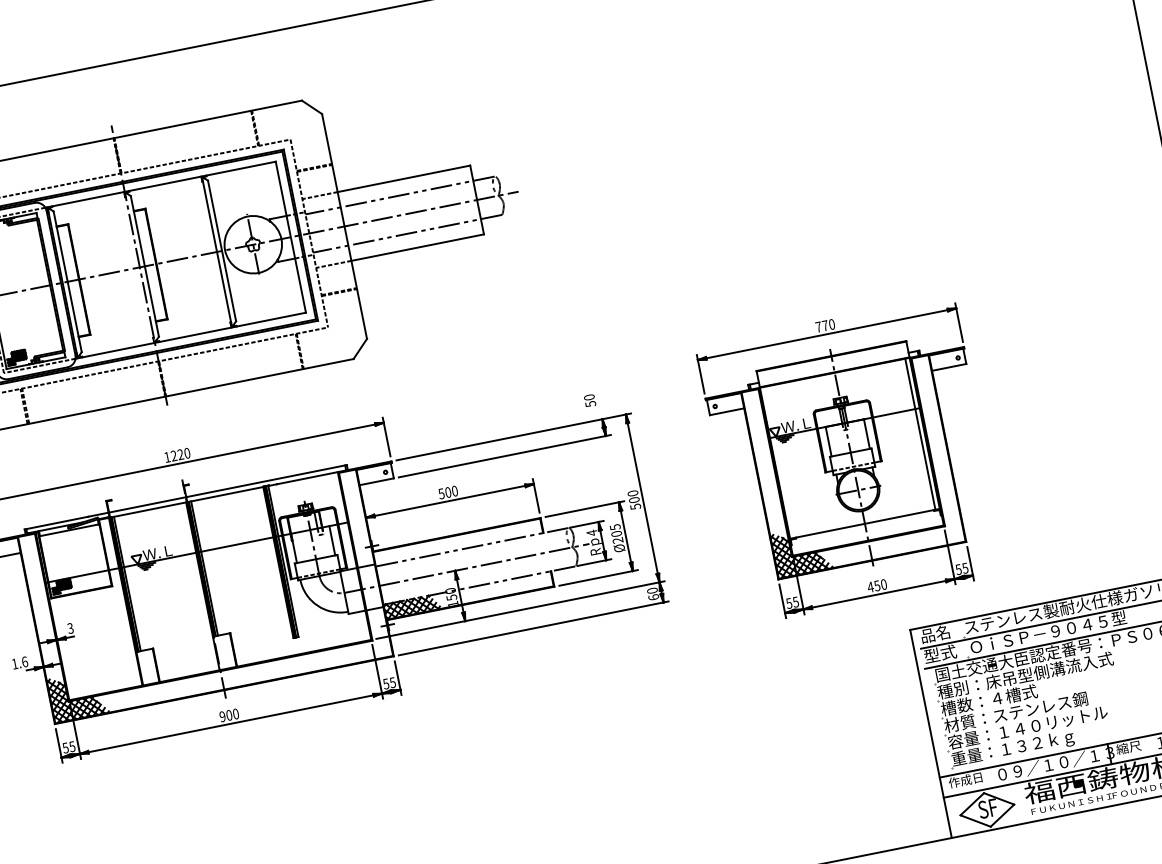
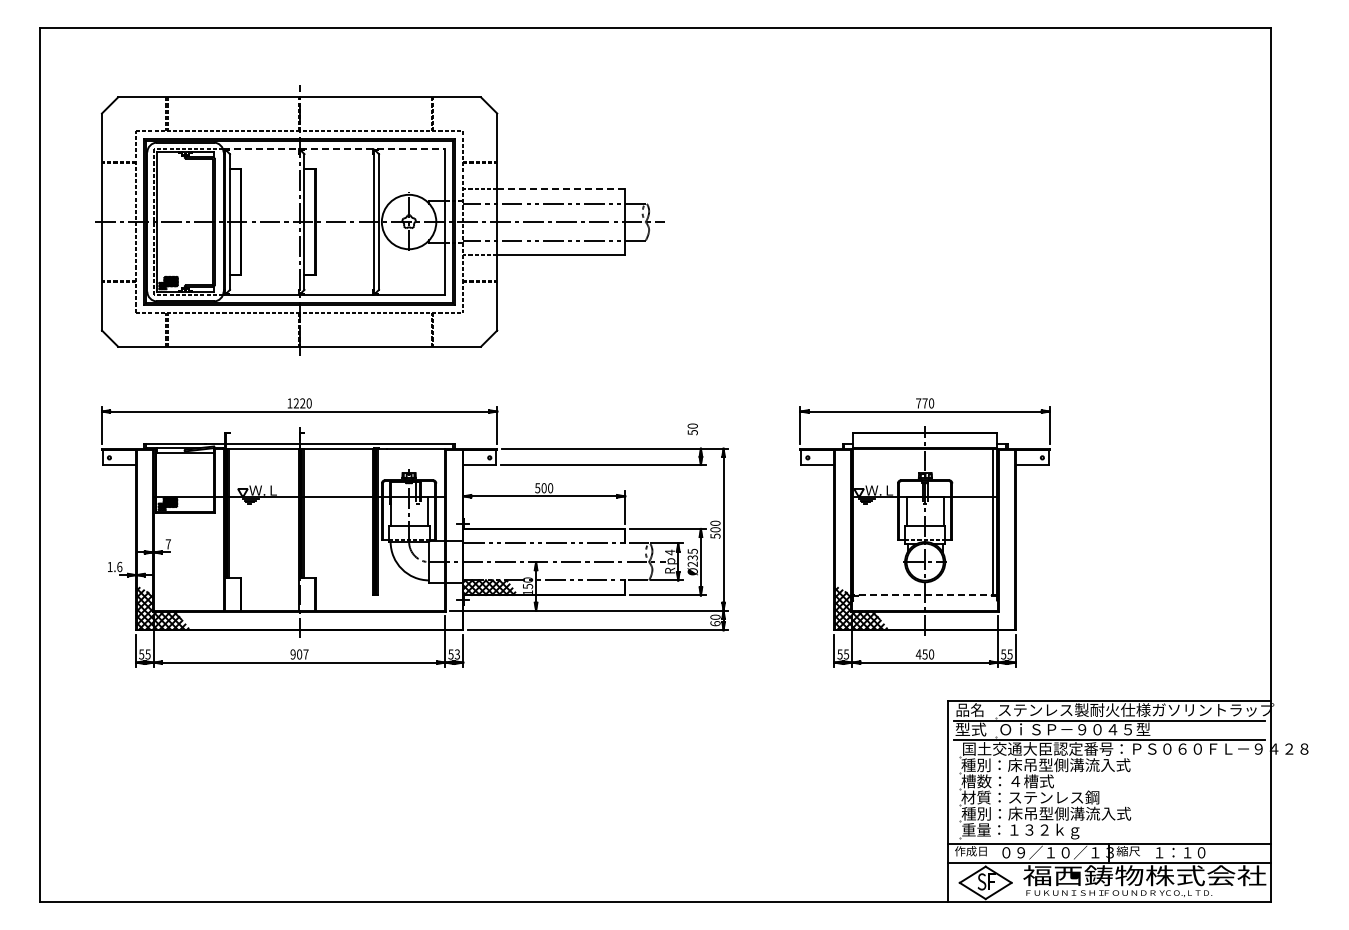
line: (404, 178) -> (561, 188), solid -> dashed
line: (160, 185) -> (334, 149), solid -> dashed
line: (865, 523) -> (925, 594), solid -> dashed
text: (616, 533) -> (692, 557), Ø205 -> Ø235
text: (69, 628) -> (167, 544), 3 -> 7
text: (392, 681) -> (457, 653), 55 -> 53
text: (235, 714) -> (305, 654), 900 -> 907
text: (1035, 725) -> (1046, 813), 容量：１４０リットル -> 種別：床吊型側溝流入式

